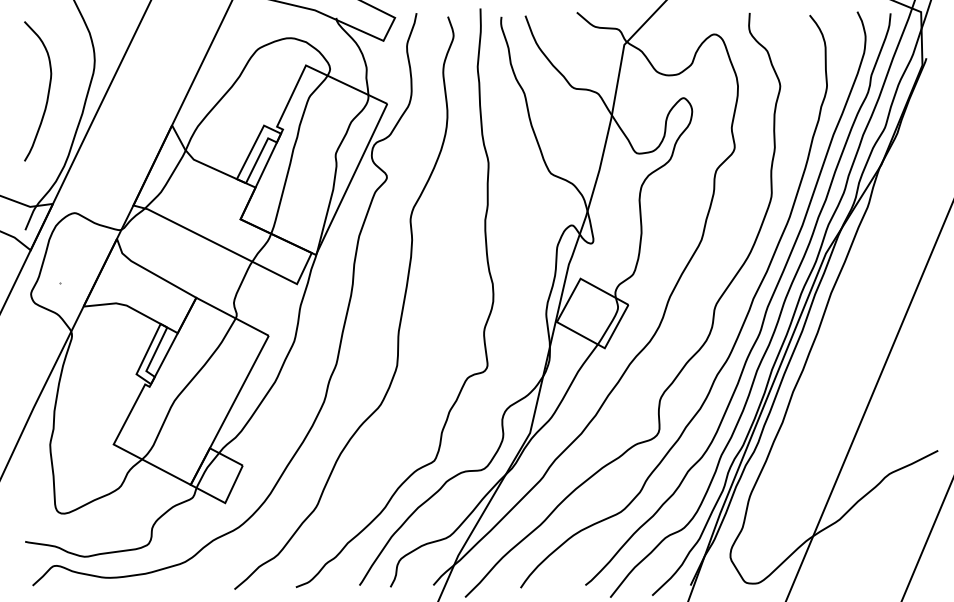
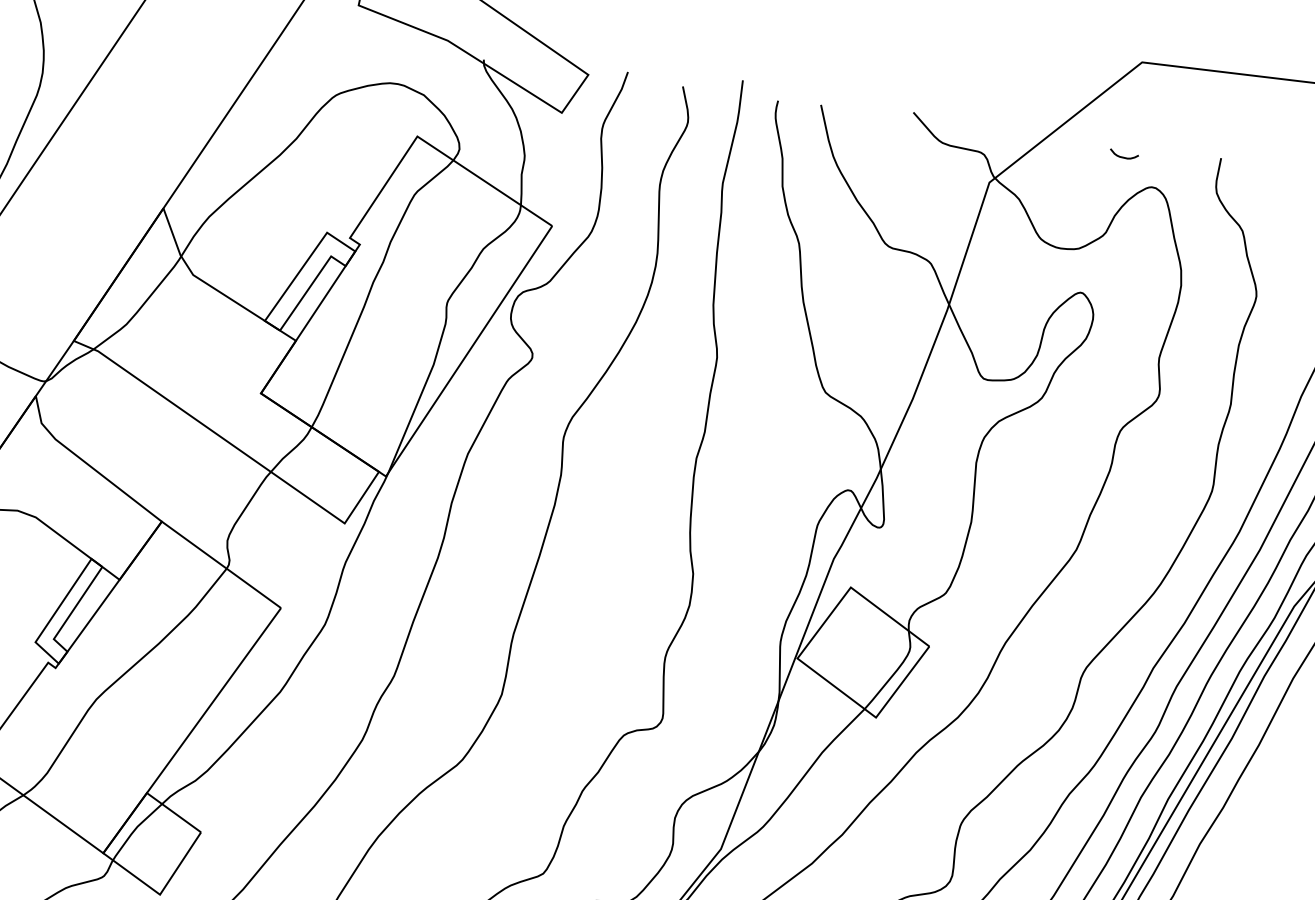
curve: (695, 19) -> (1122, 155), added

